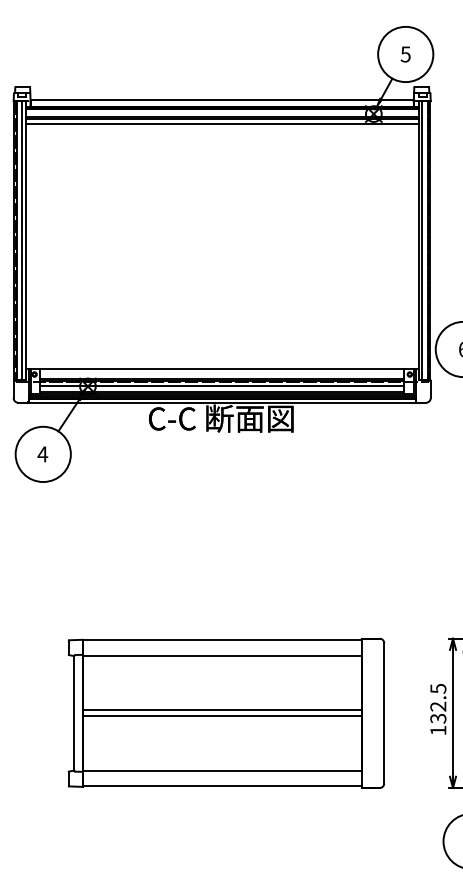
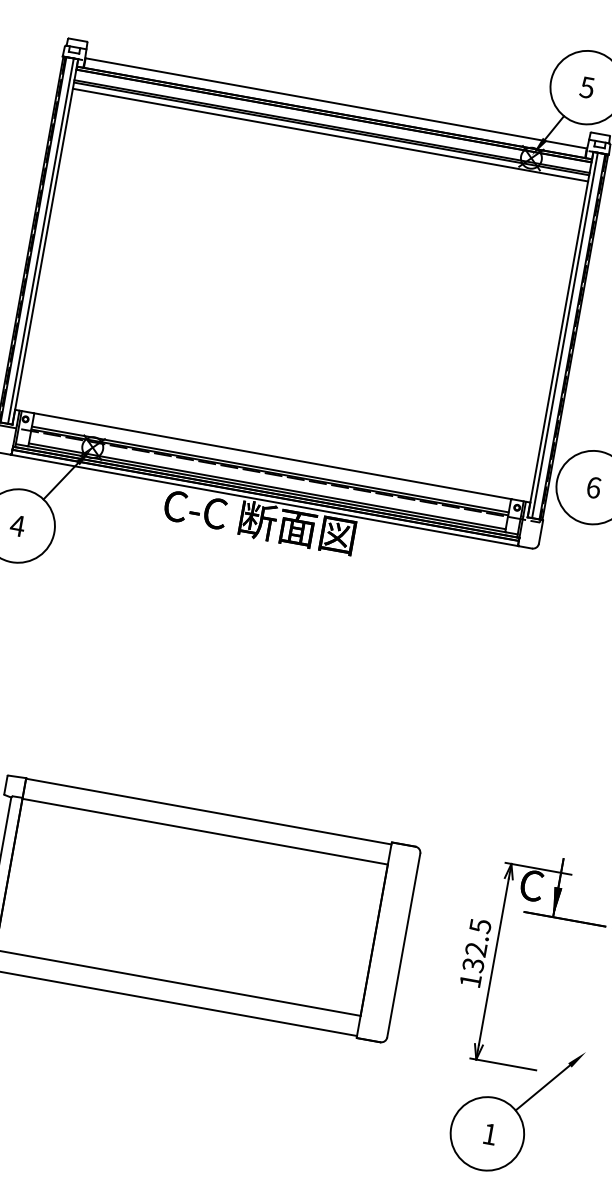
line: (222, 385) -> (269, 478), removed
line: (221, 710) -> (191, 903), removed
line: (221, 716) -> (189, 911), removed

